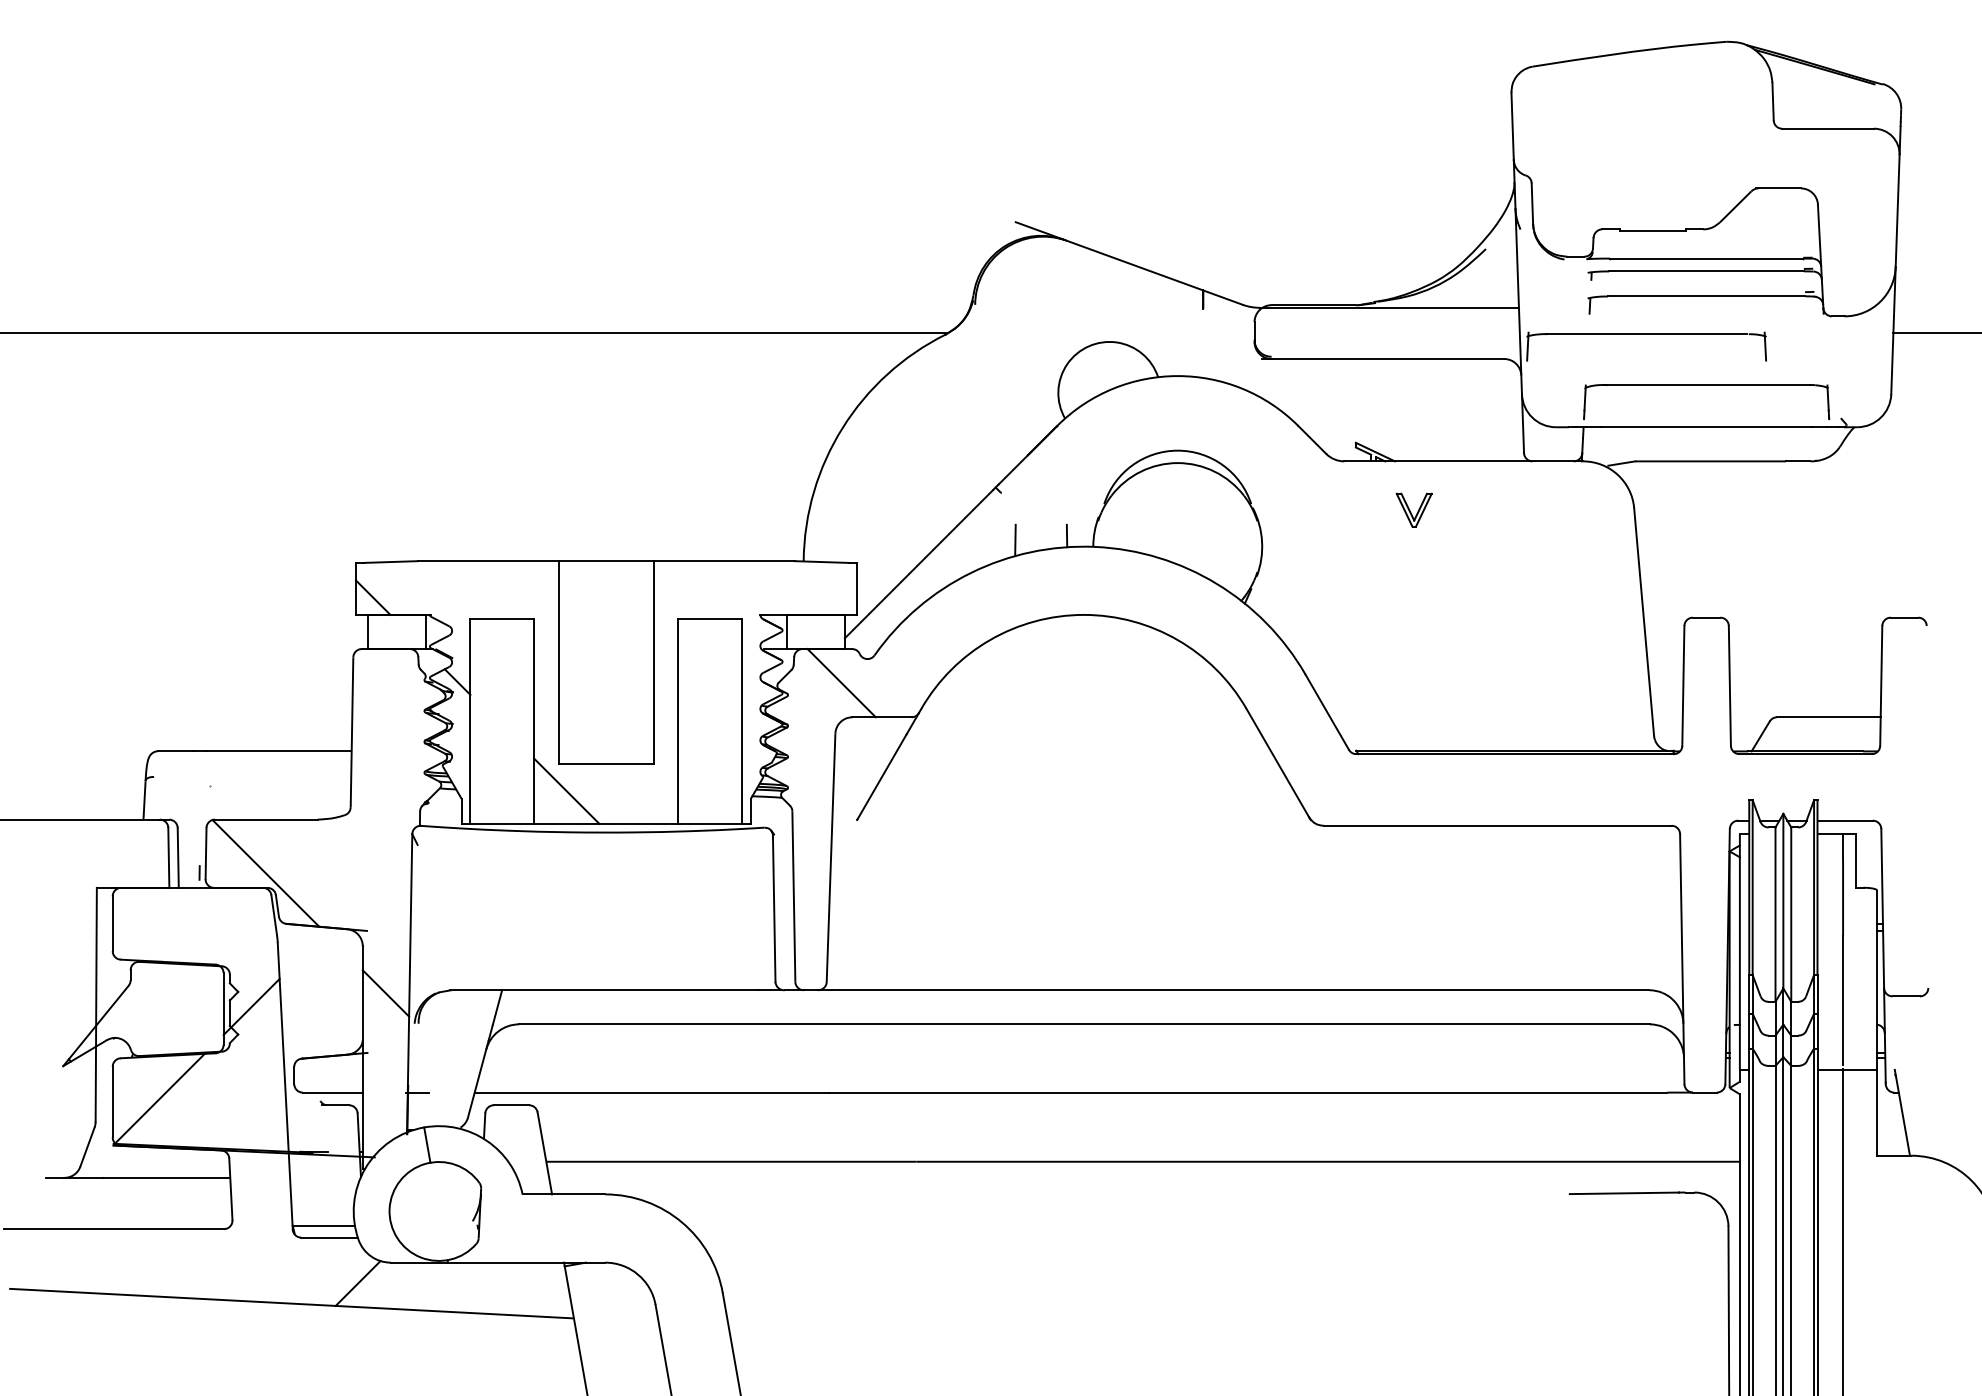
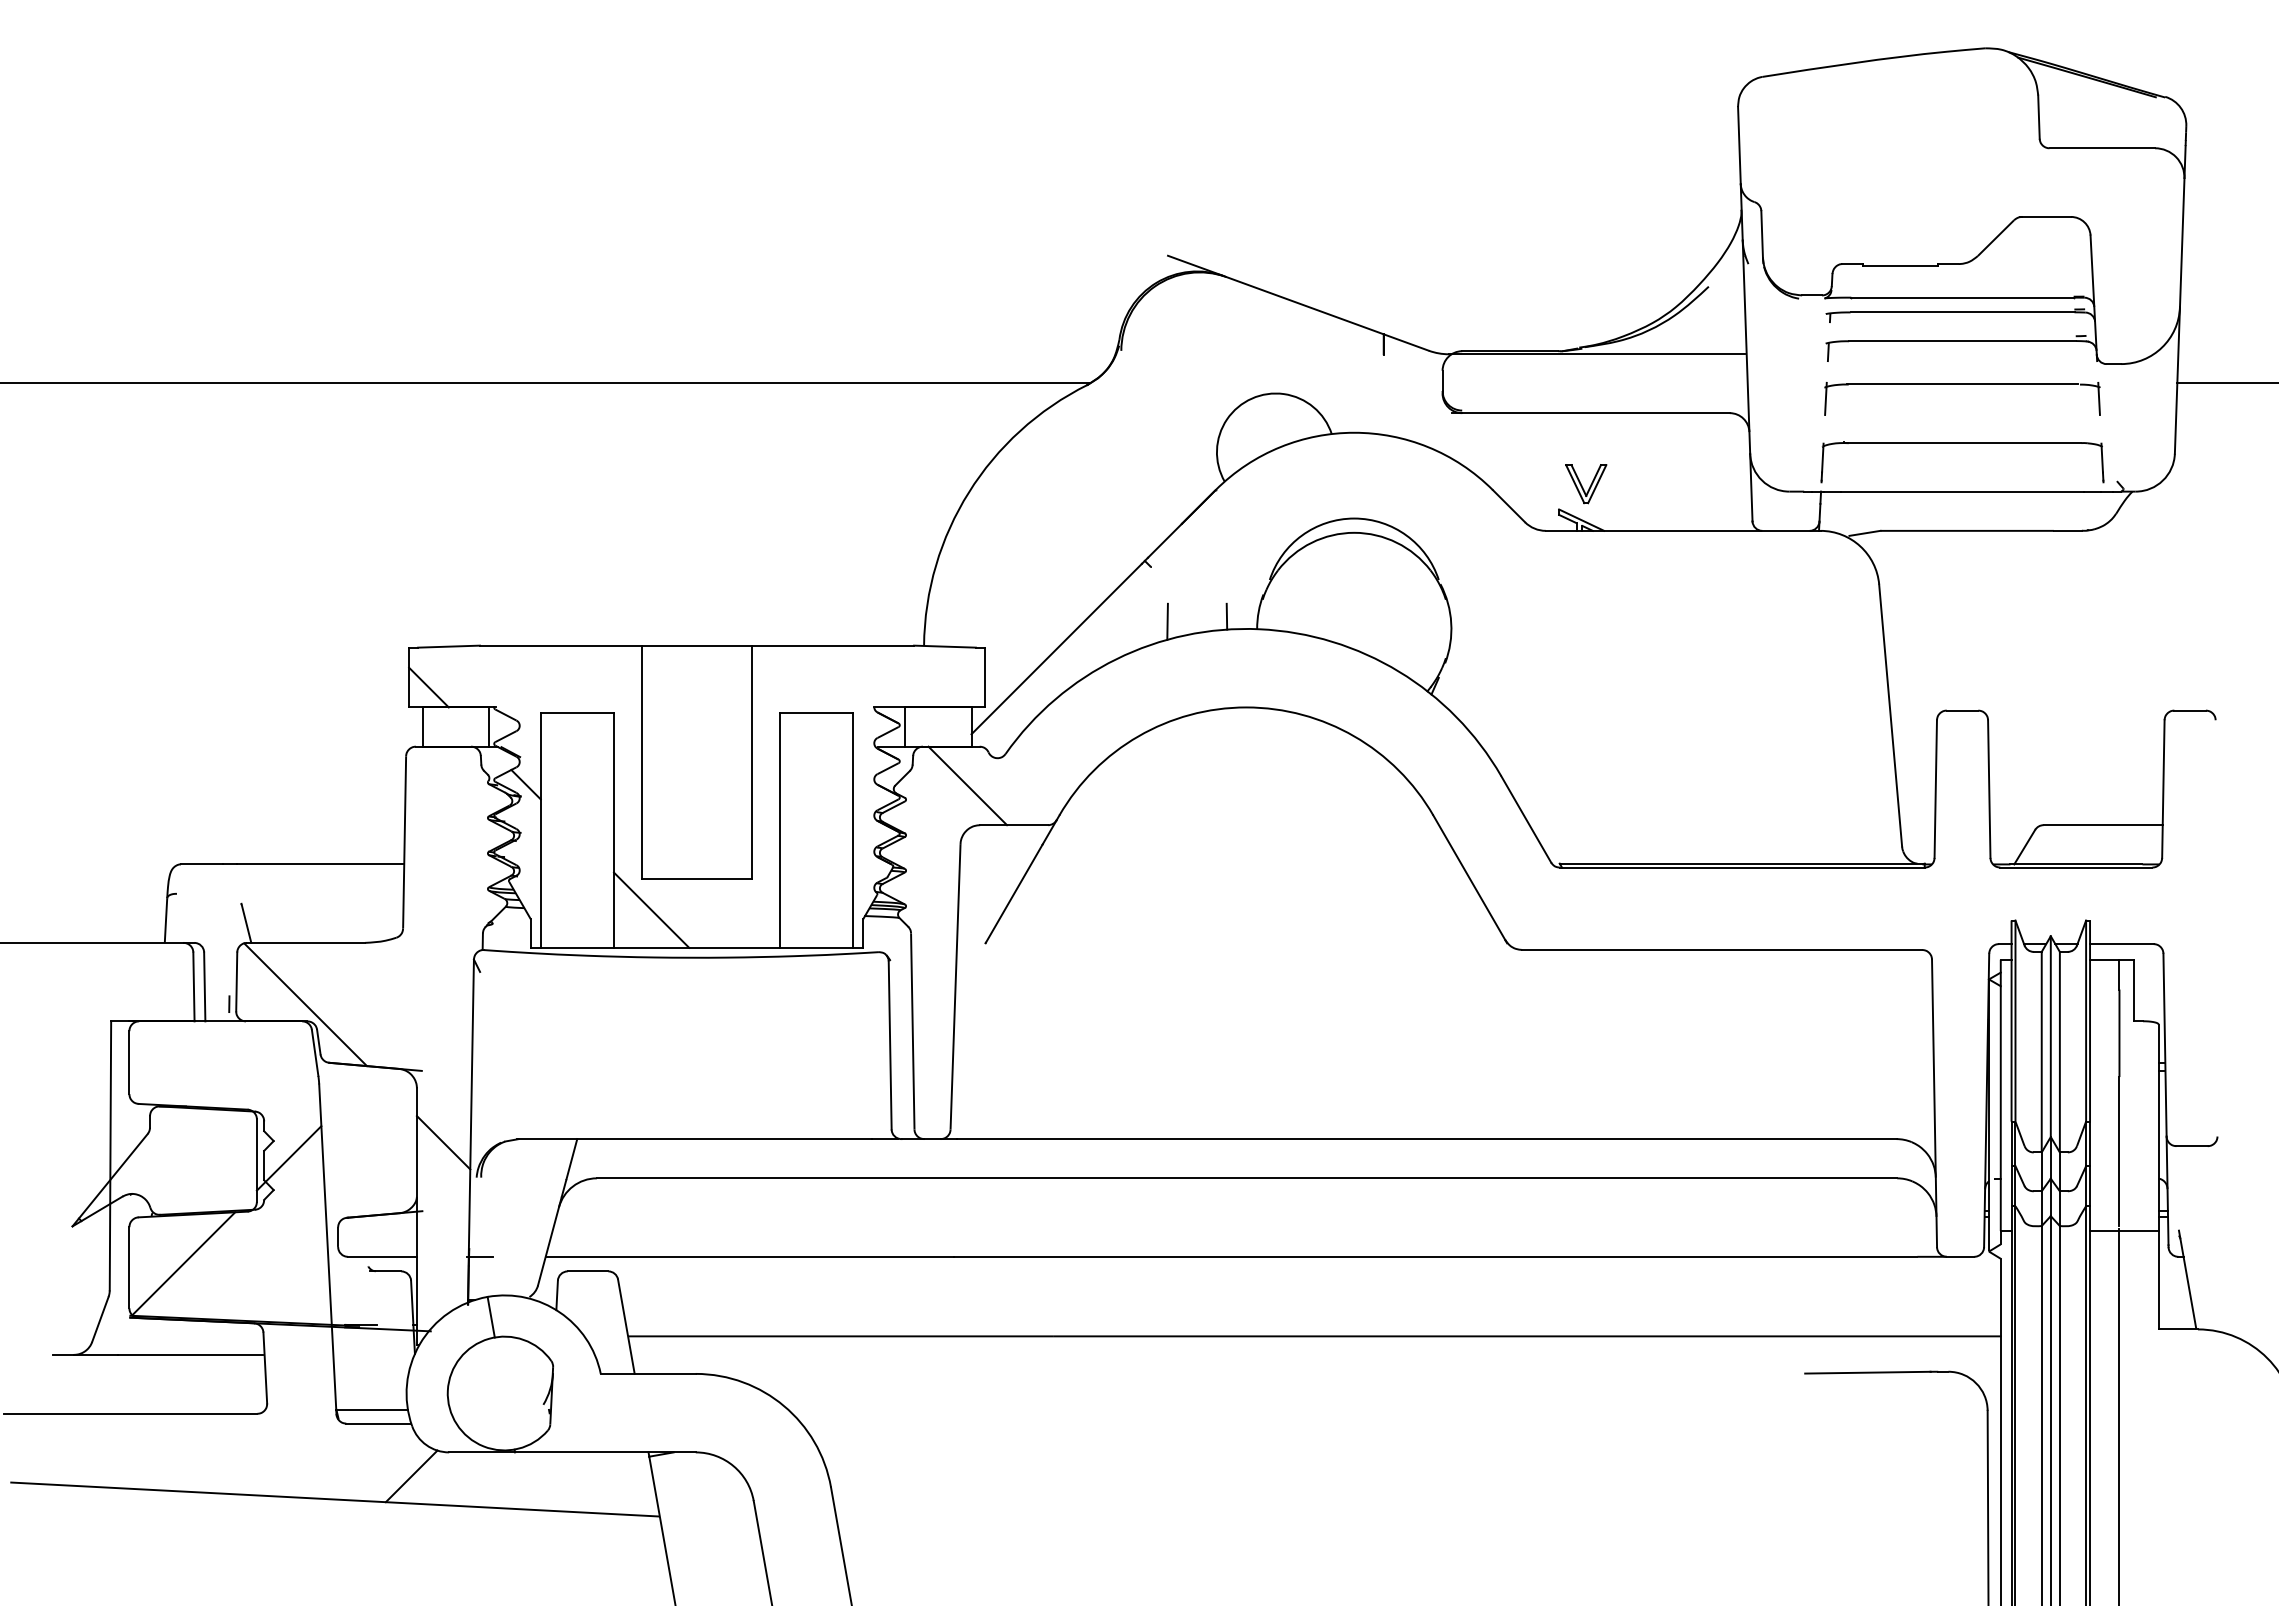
part: (1646, 334) -> (1962, 384), moved
part: (1414, 510) -> (1586, 484), moved
line: (214, 801) -> (246, 922), added

